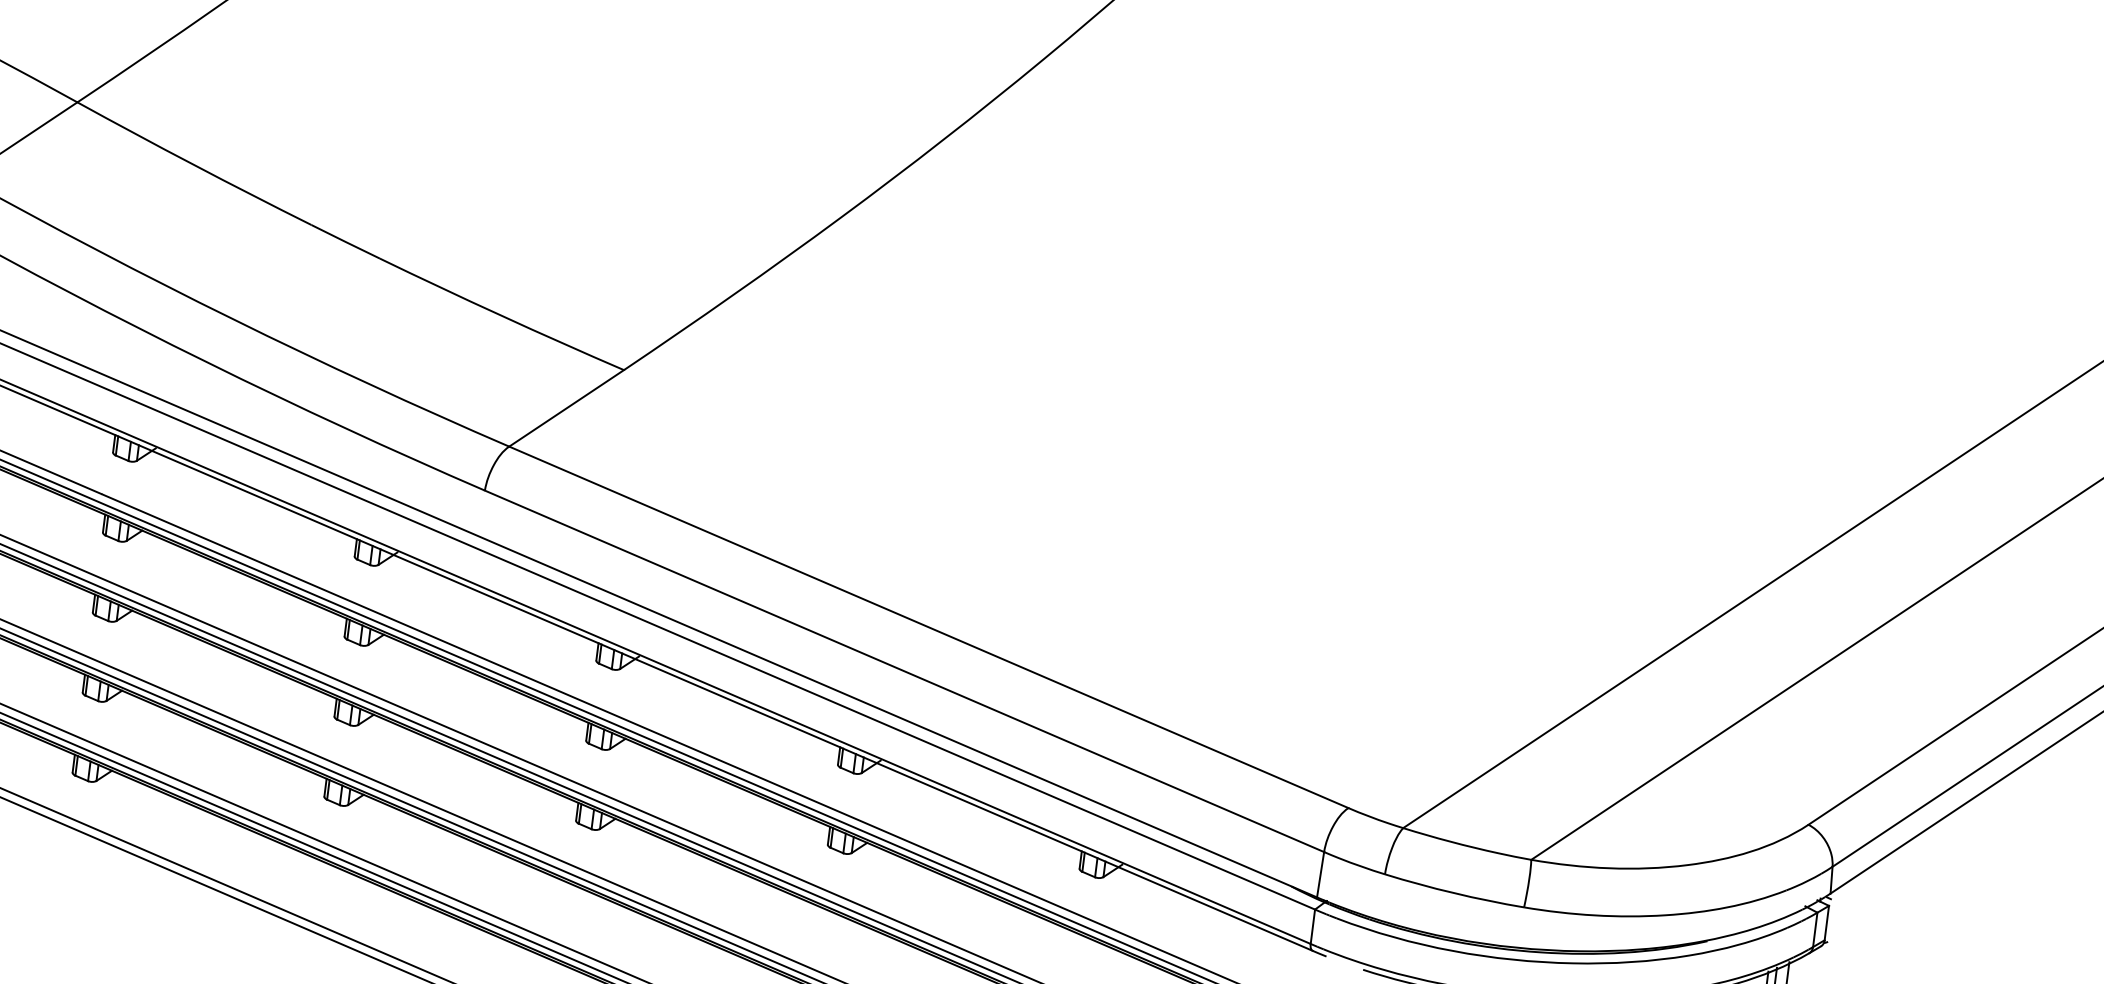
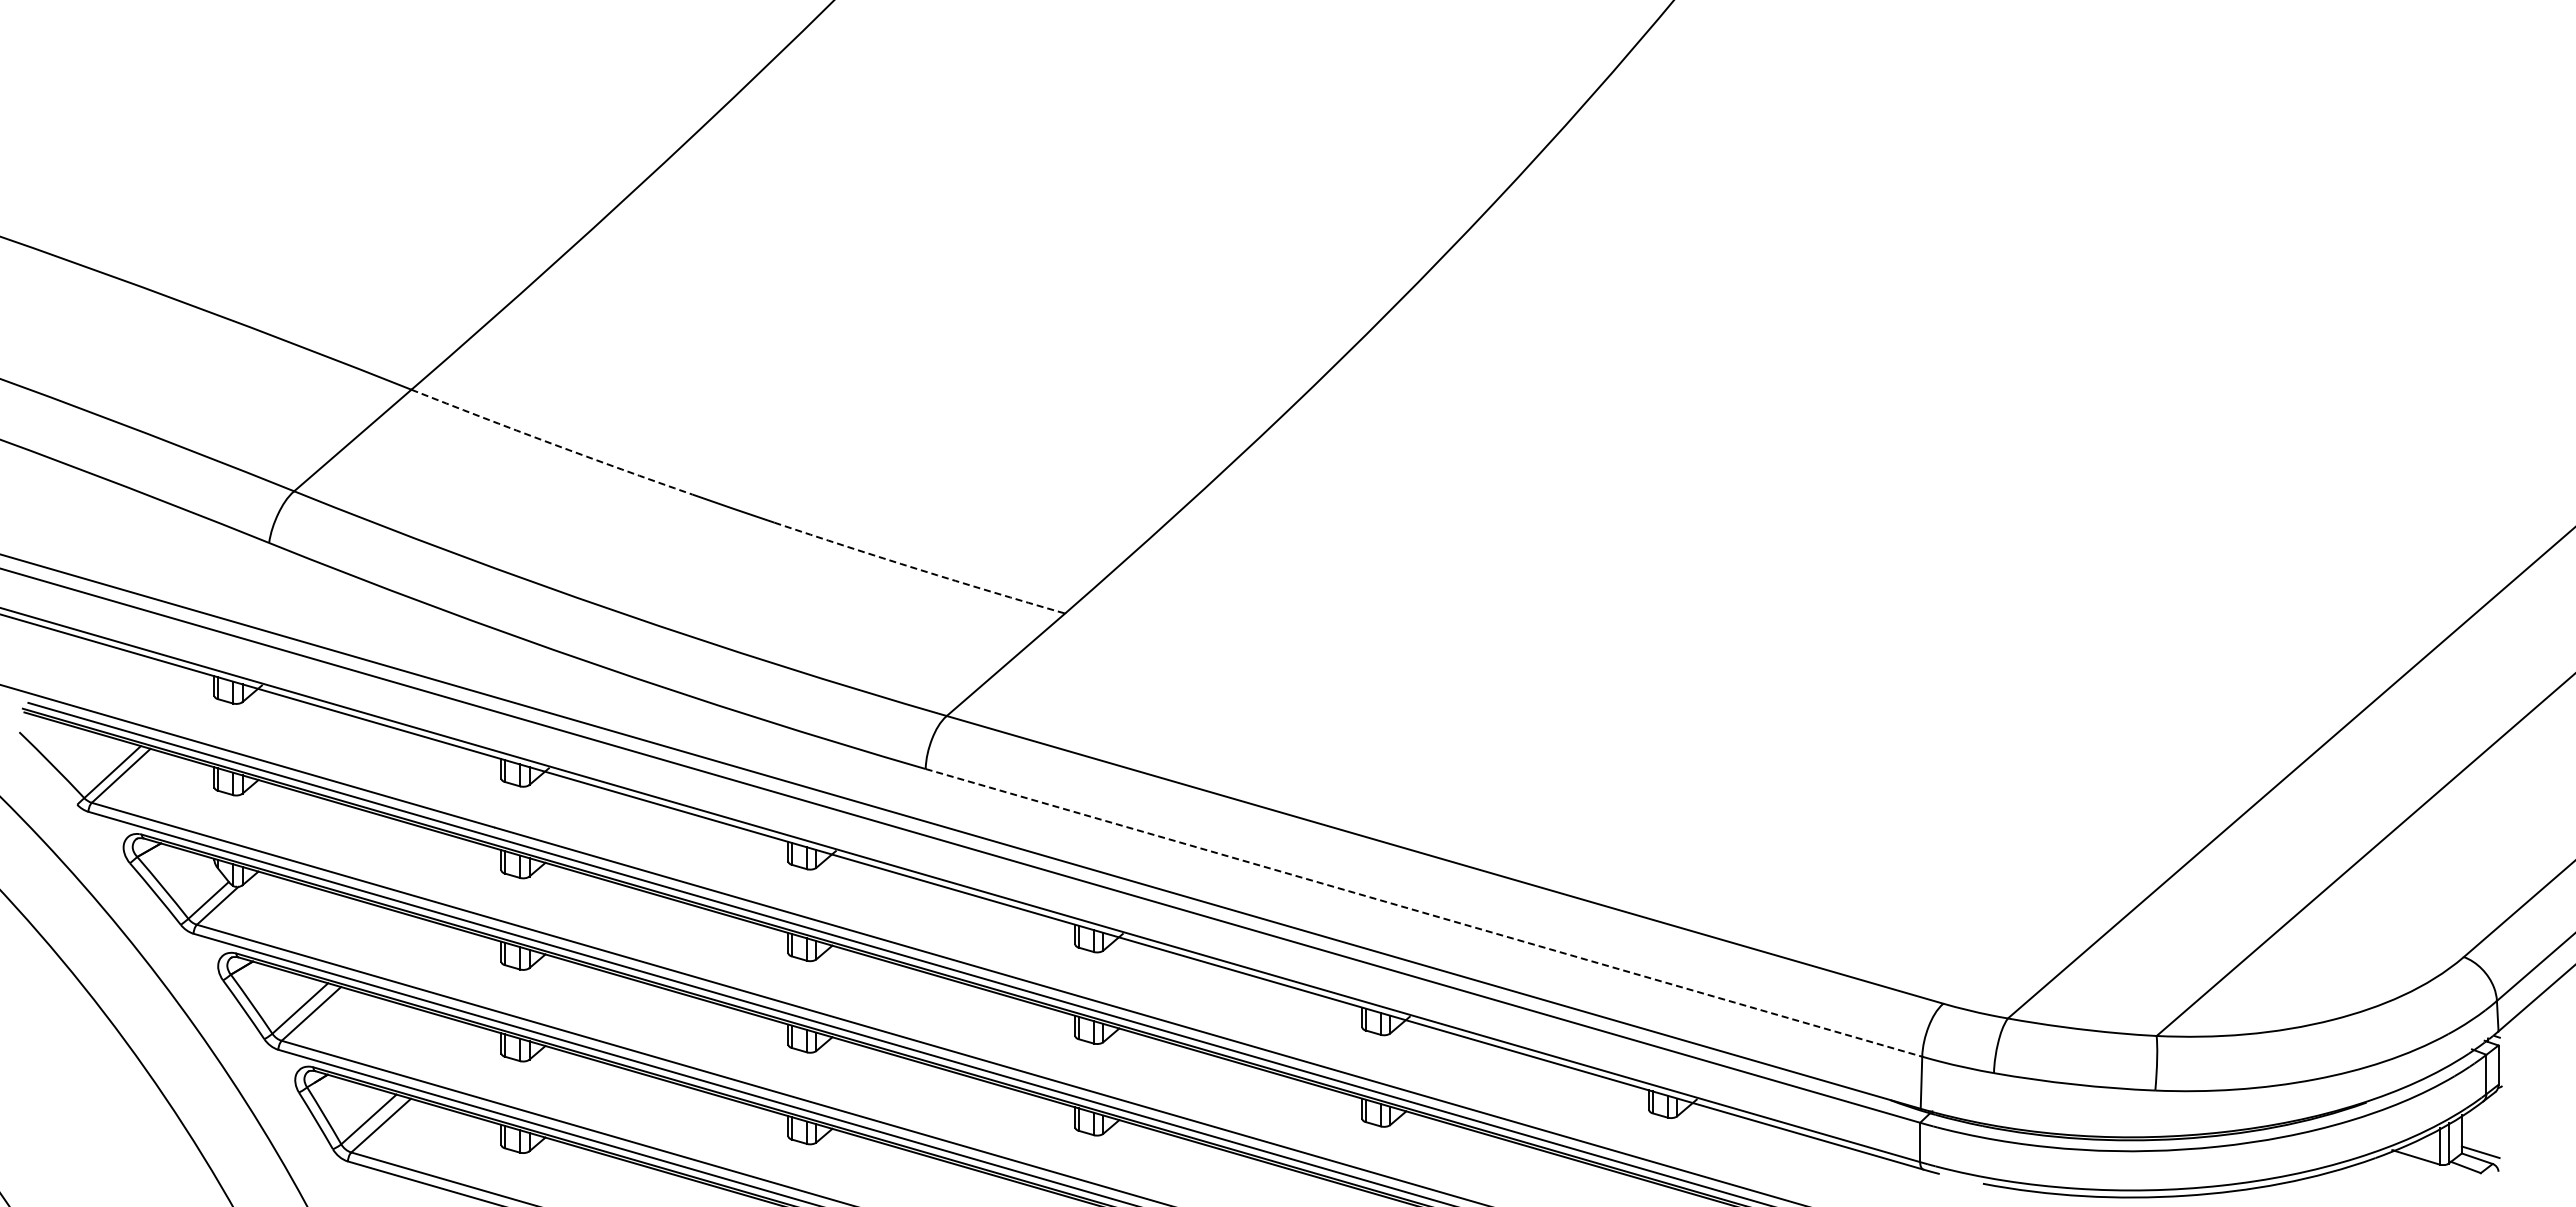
arc: (193, 164) -> (551, 443), solid -> dashed
arc: (501, 315) -> (919, 569), solid -> dashed
line: (904, 670) -> (1423, 912), solid -> dashed

